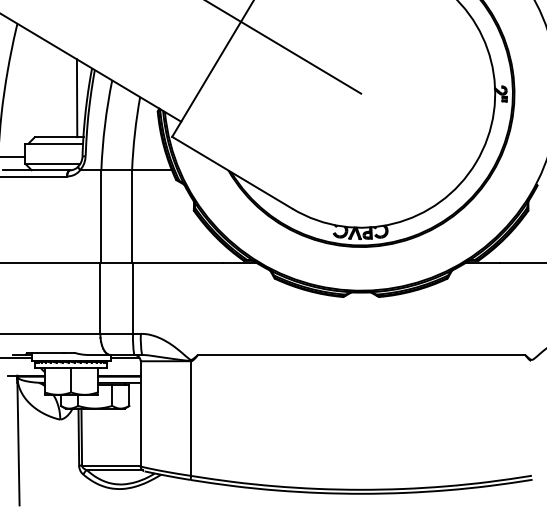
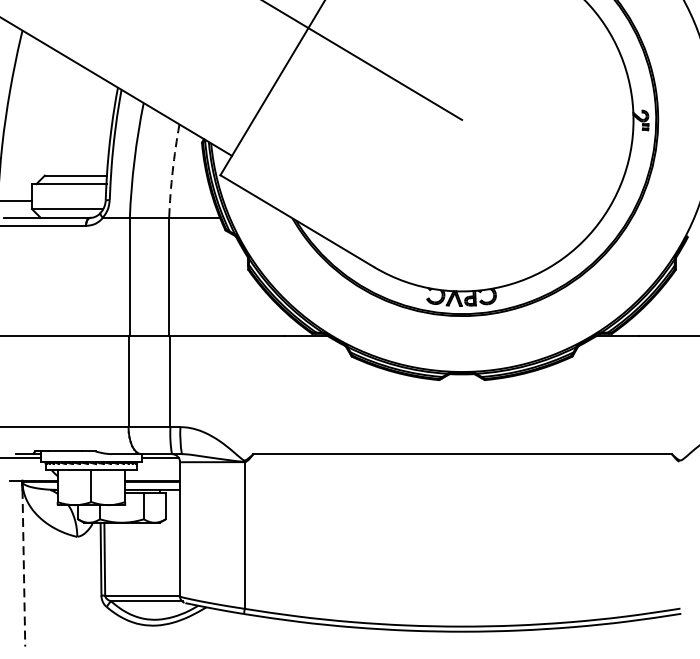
line: (76, 98) -> (98, 126), removed
arc: (134, 133) -> (172, 170), solid -> dashed
line: (18, 444) -> (23, 568), solid -> dashed

